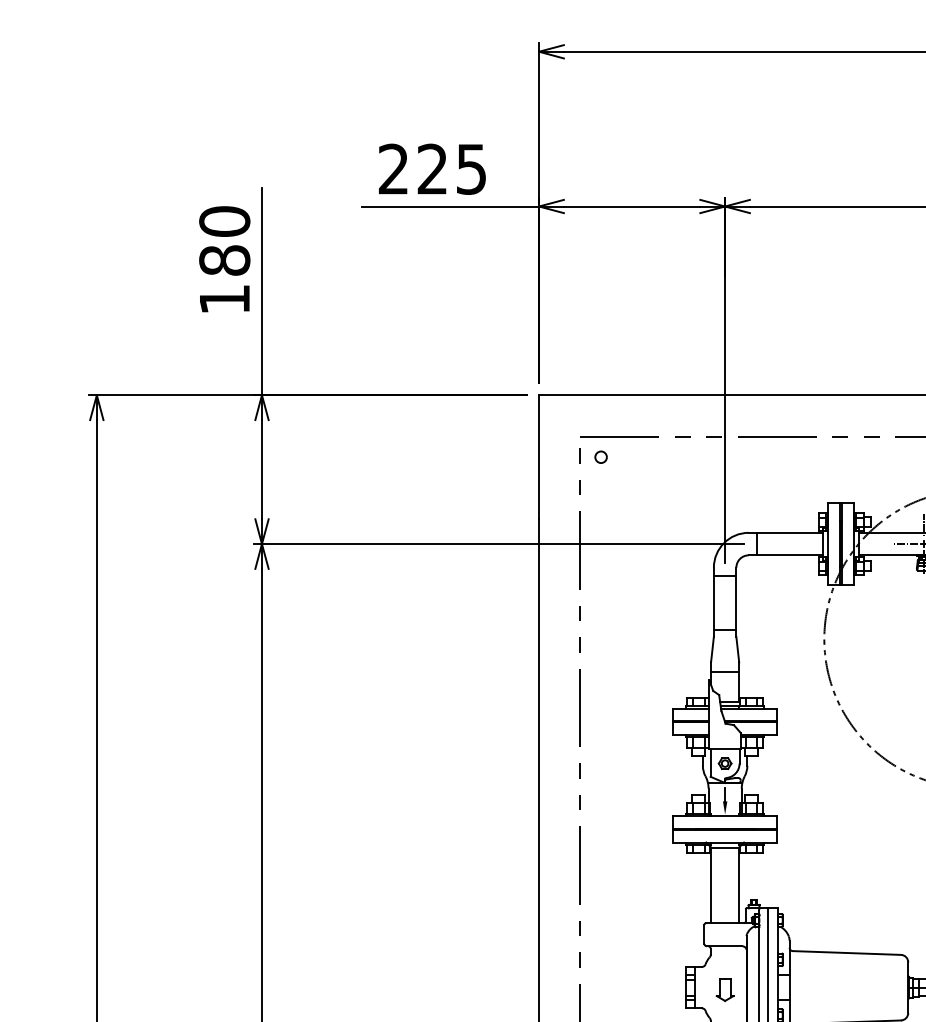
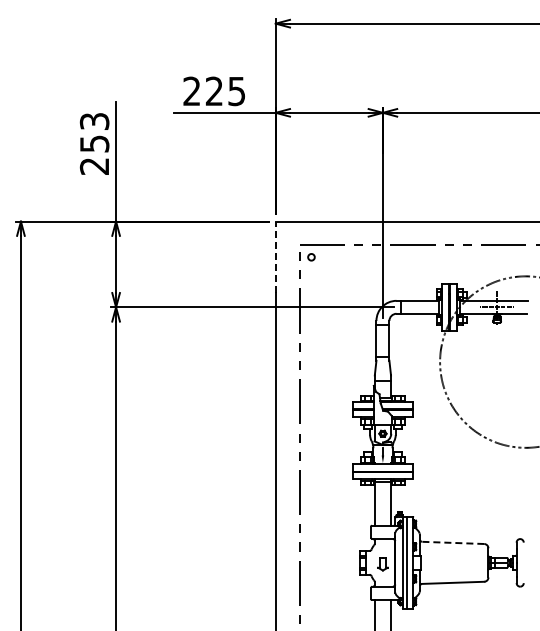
text: (224, 259) -> (94, 143), 180 -> 253
line: (538, 457) -> (275, 257), solid -> dashed
line: (845, 952) -> (452, 542), solid -> dashed

